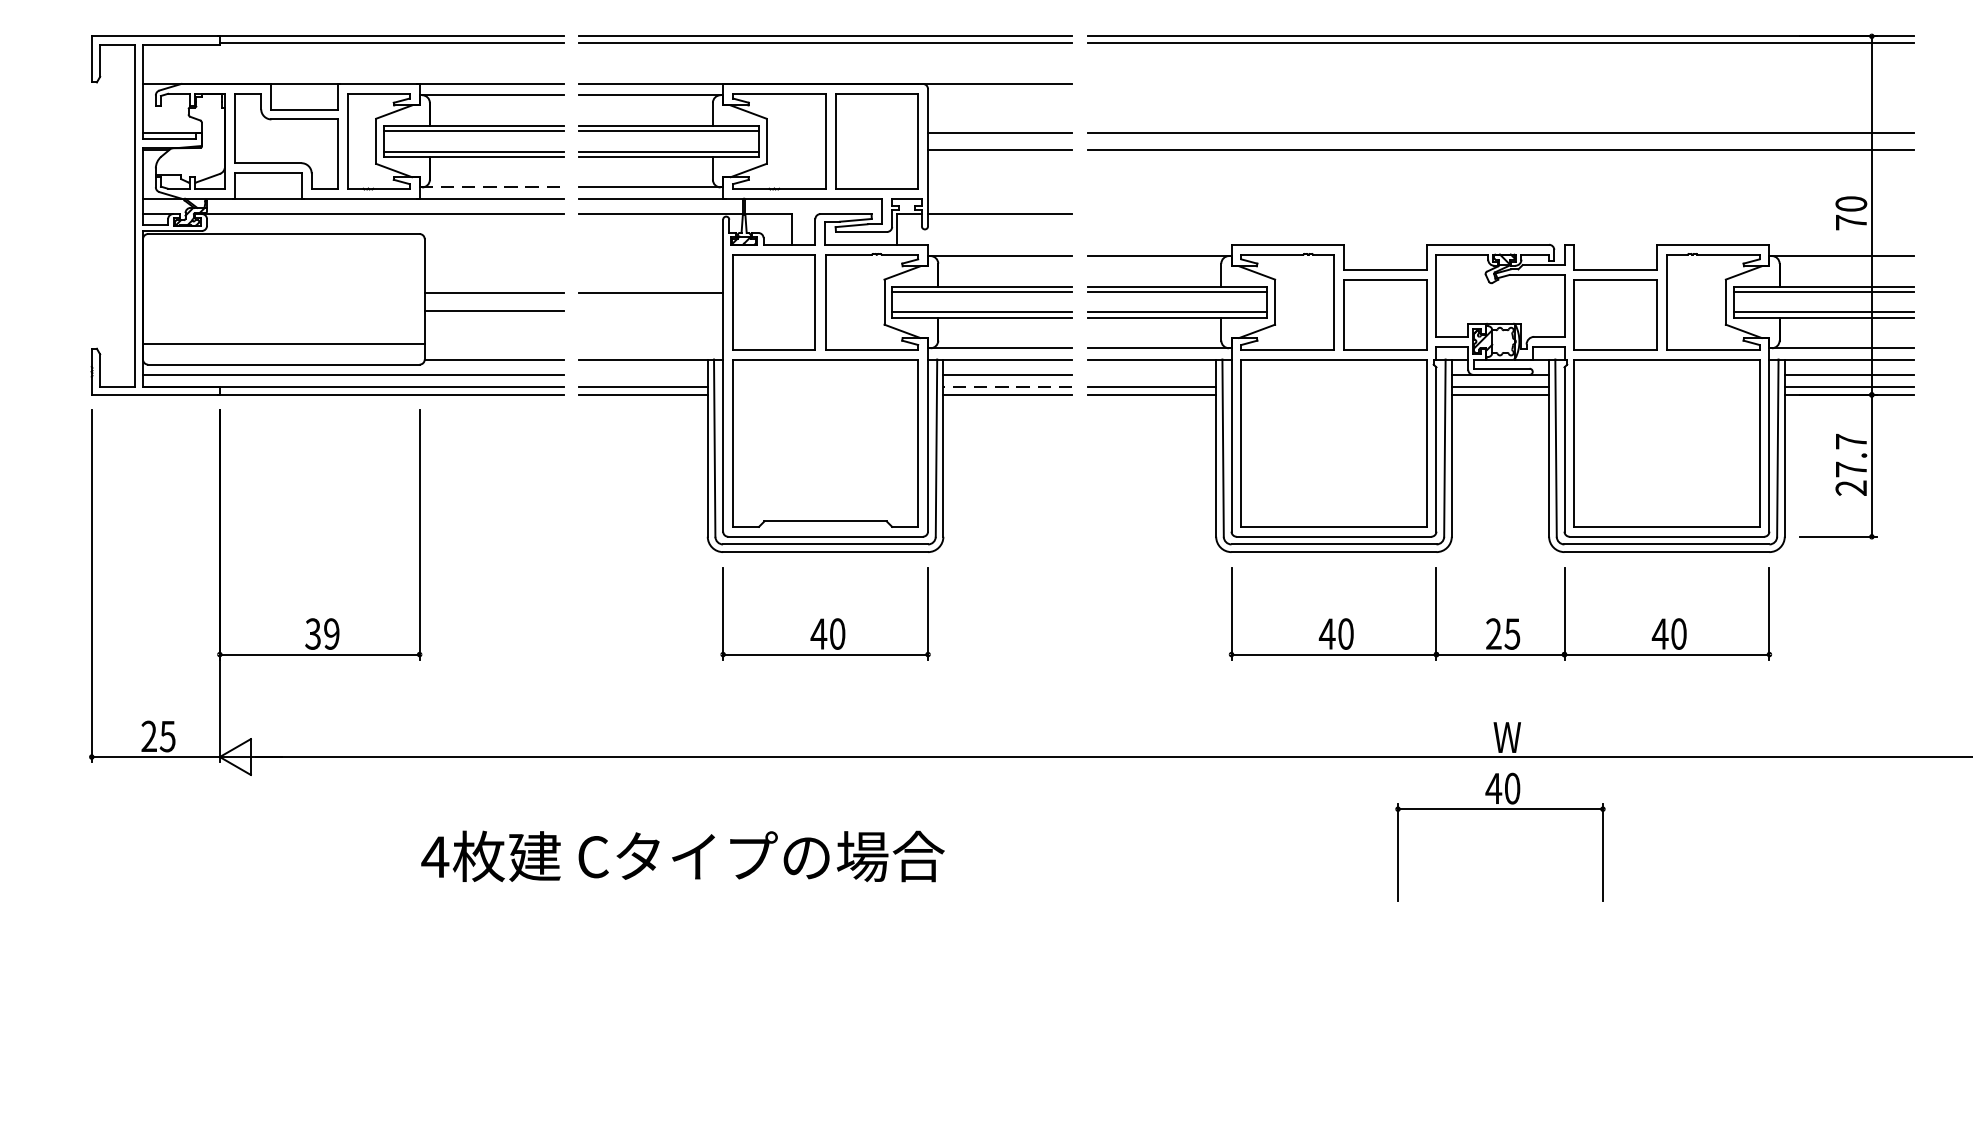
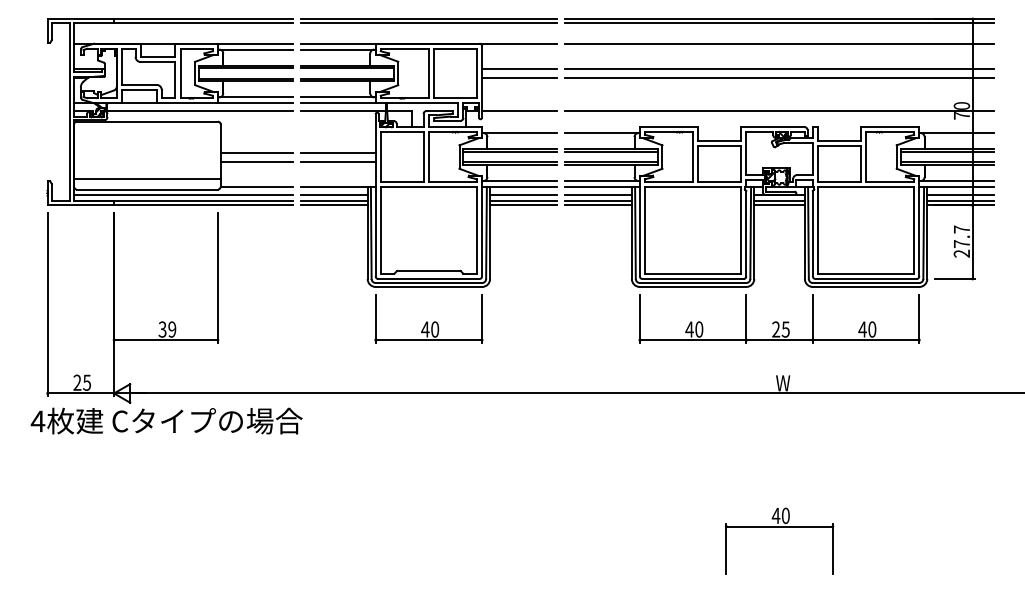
line: (1500, 83) -> (779, 43), added
line: (491, 187) -> (255, 97), dashed -> solid
line: (1500, 214) -> (779, 111), added
line: (649, 310) -> (337, 161), added
line: (642, 374) -> (333, 194), added
line: (1150, 374) -> (597, 194), added
line: (1007, 385) -> (523, 200), dashed -> solid
part: (1500, 811) -> (779, 527), moved
text: (682, 855) -> (166, 420), moved

